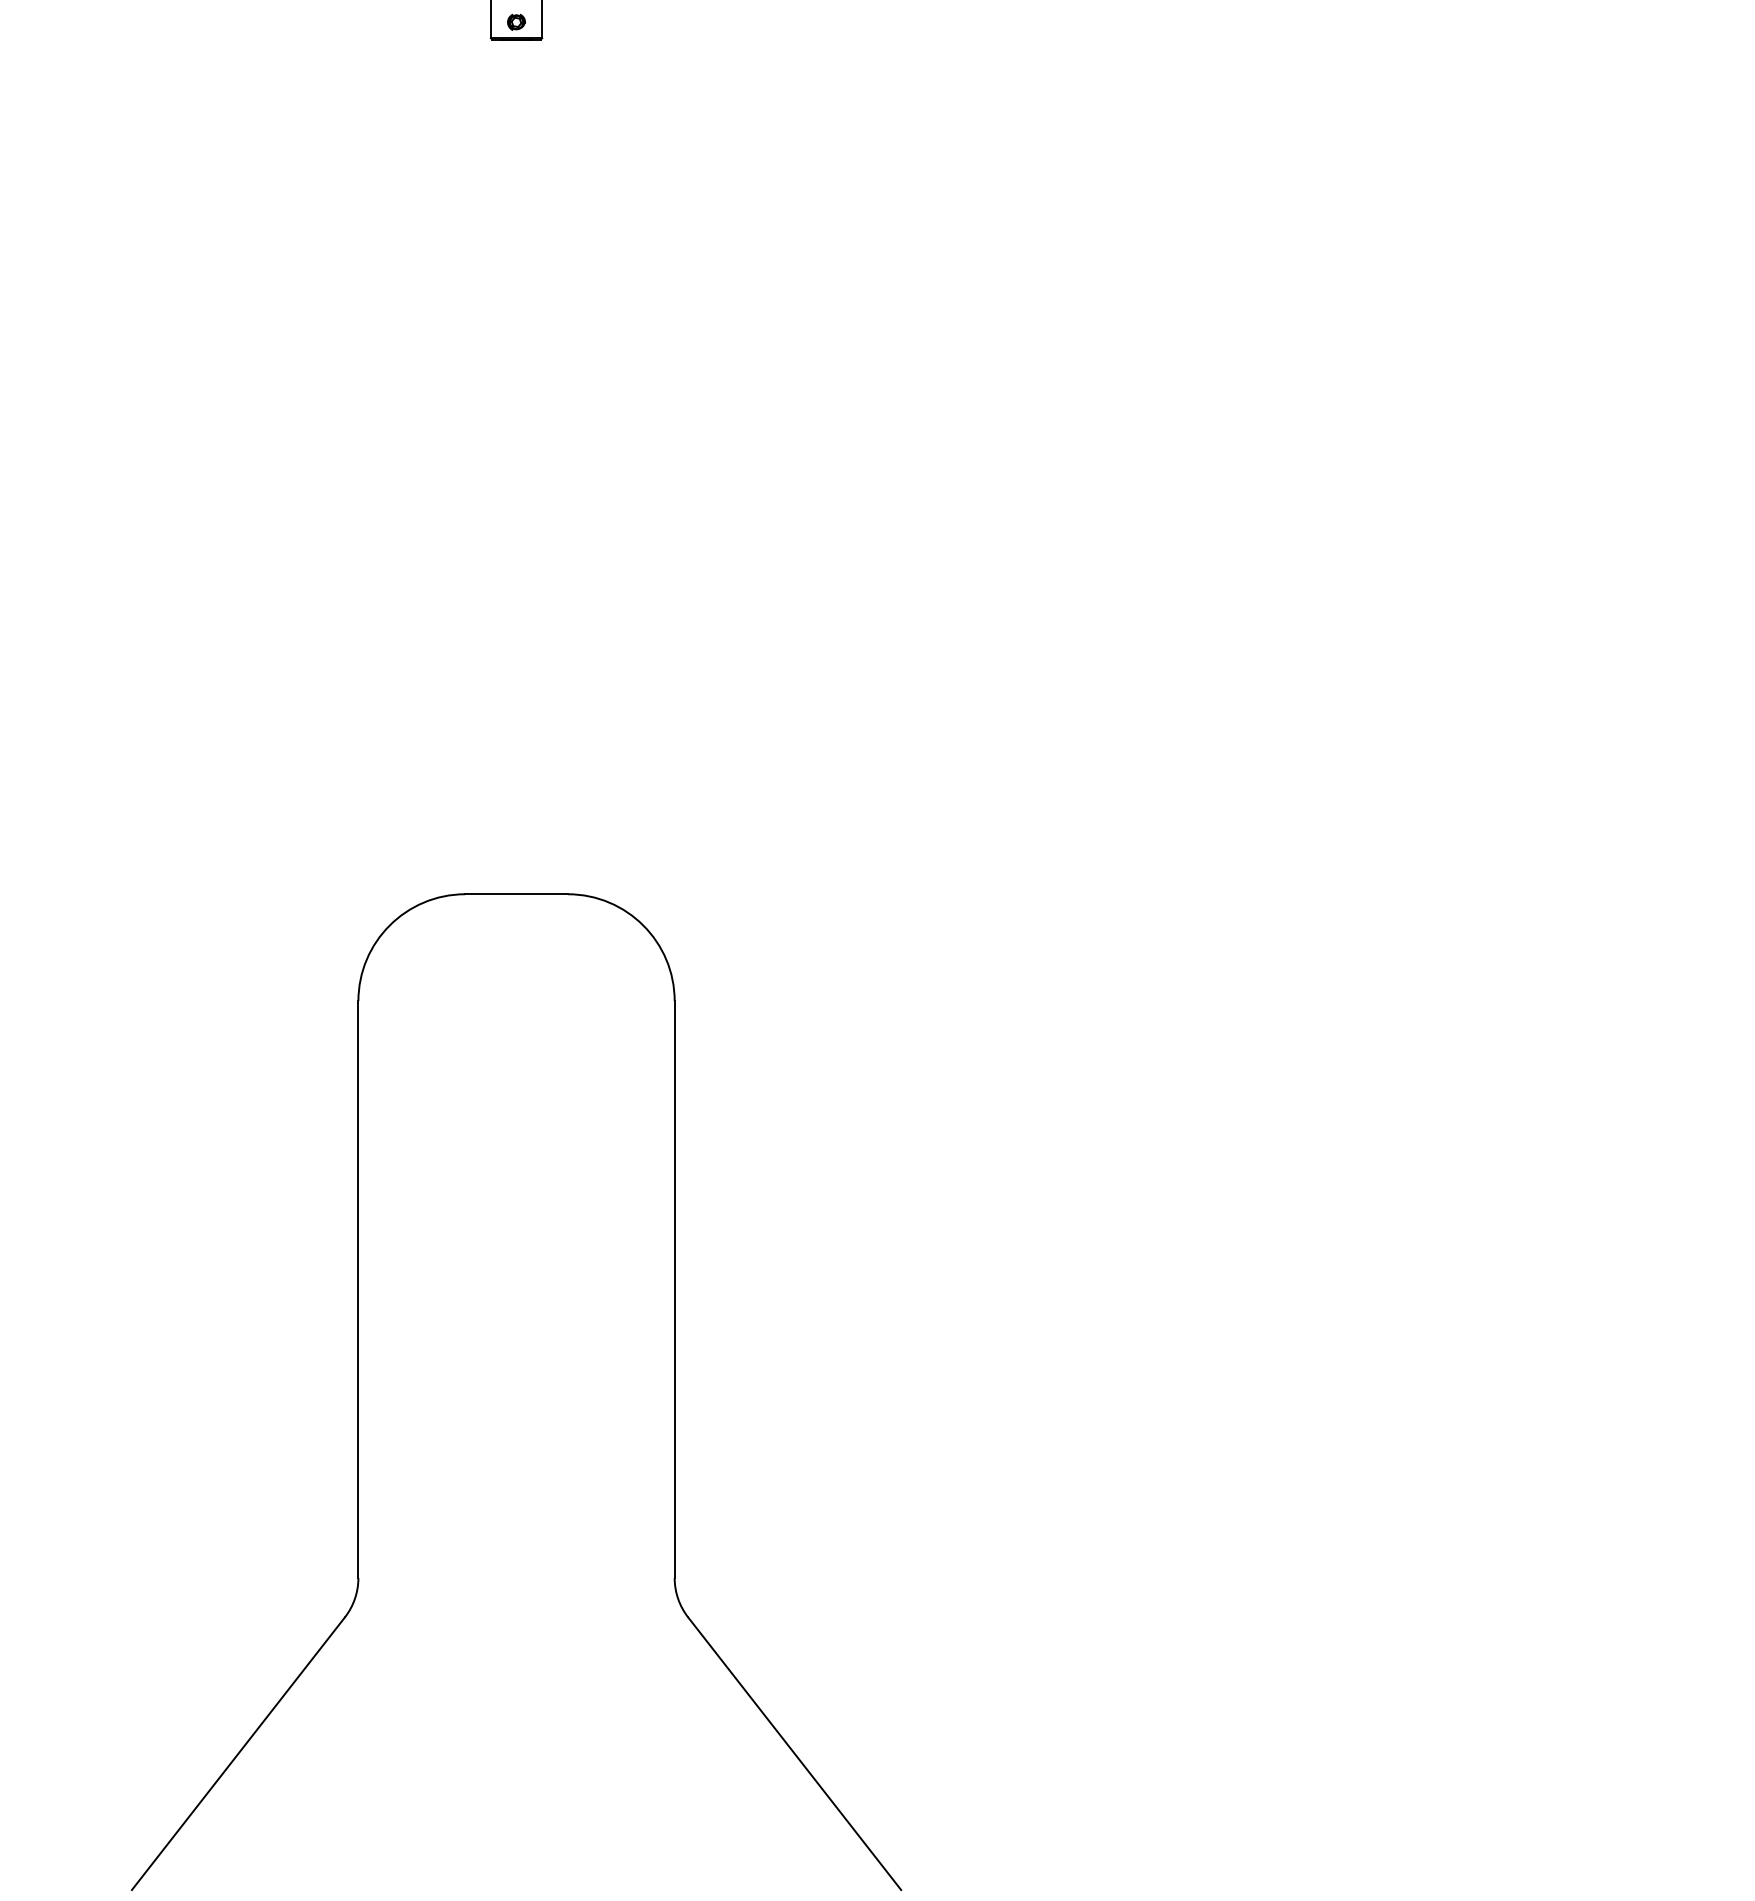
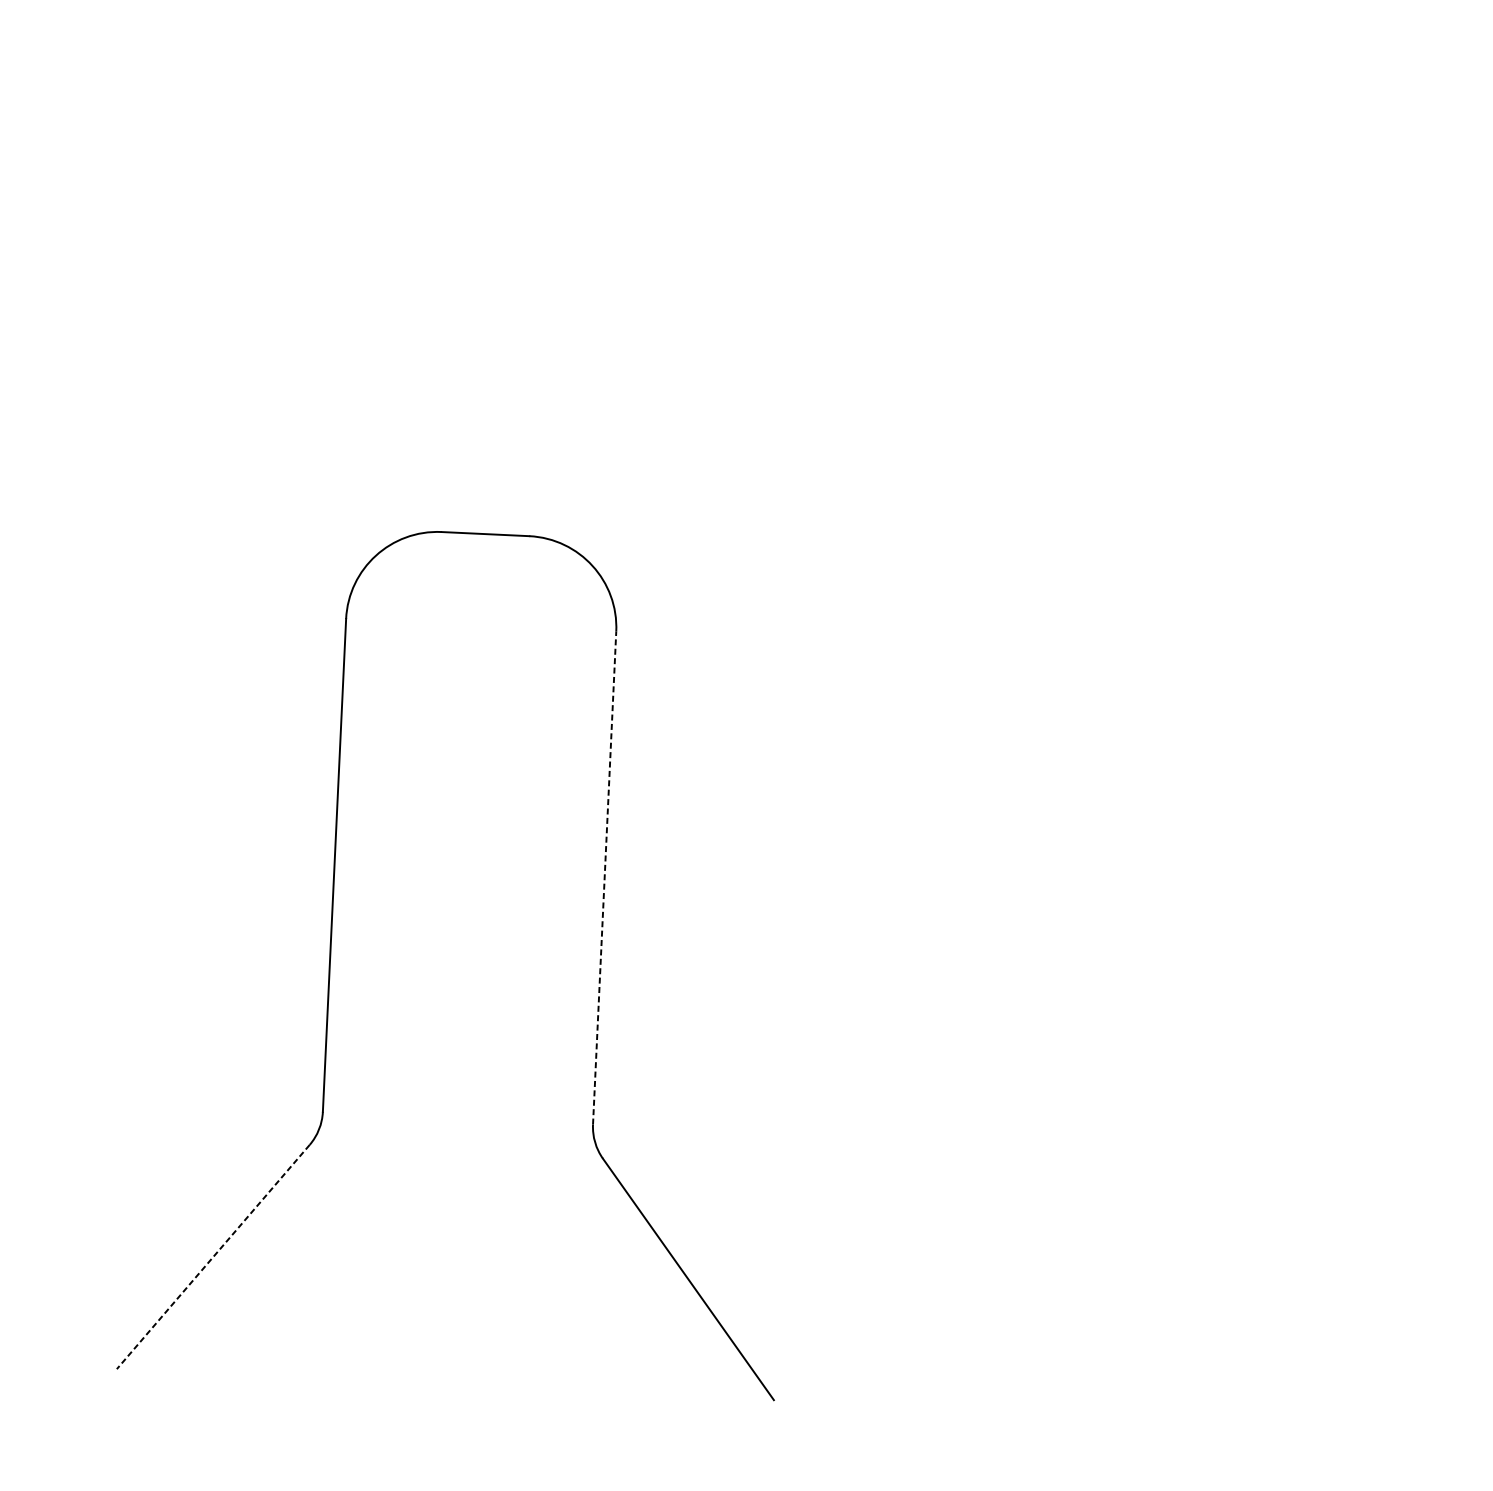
line: (674, 1289) -> (604, 878), solid -> dashed
line: (238, 1753) -> (213, 1256), solid -> dashed

